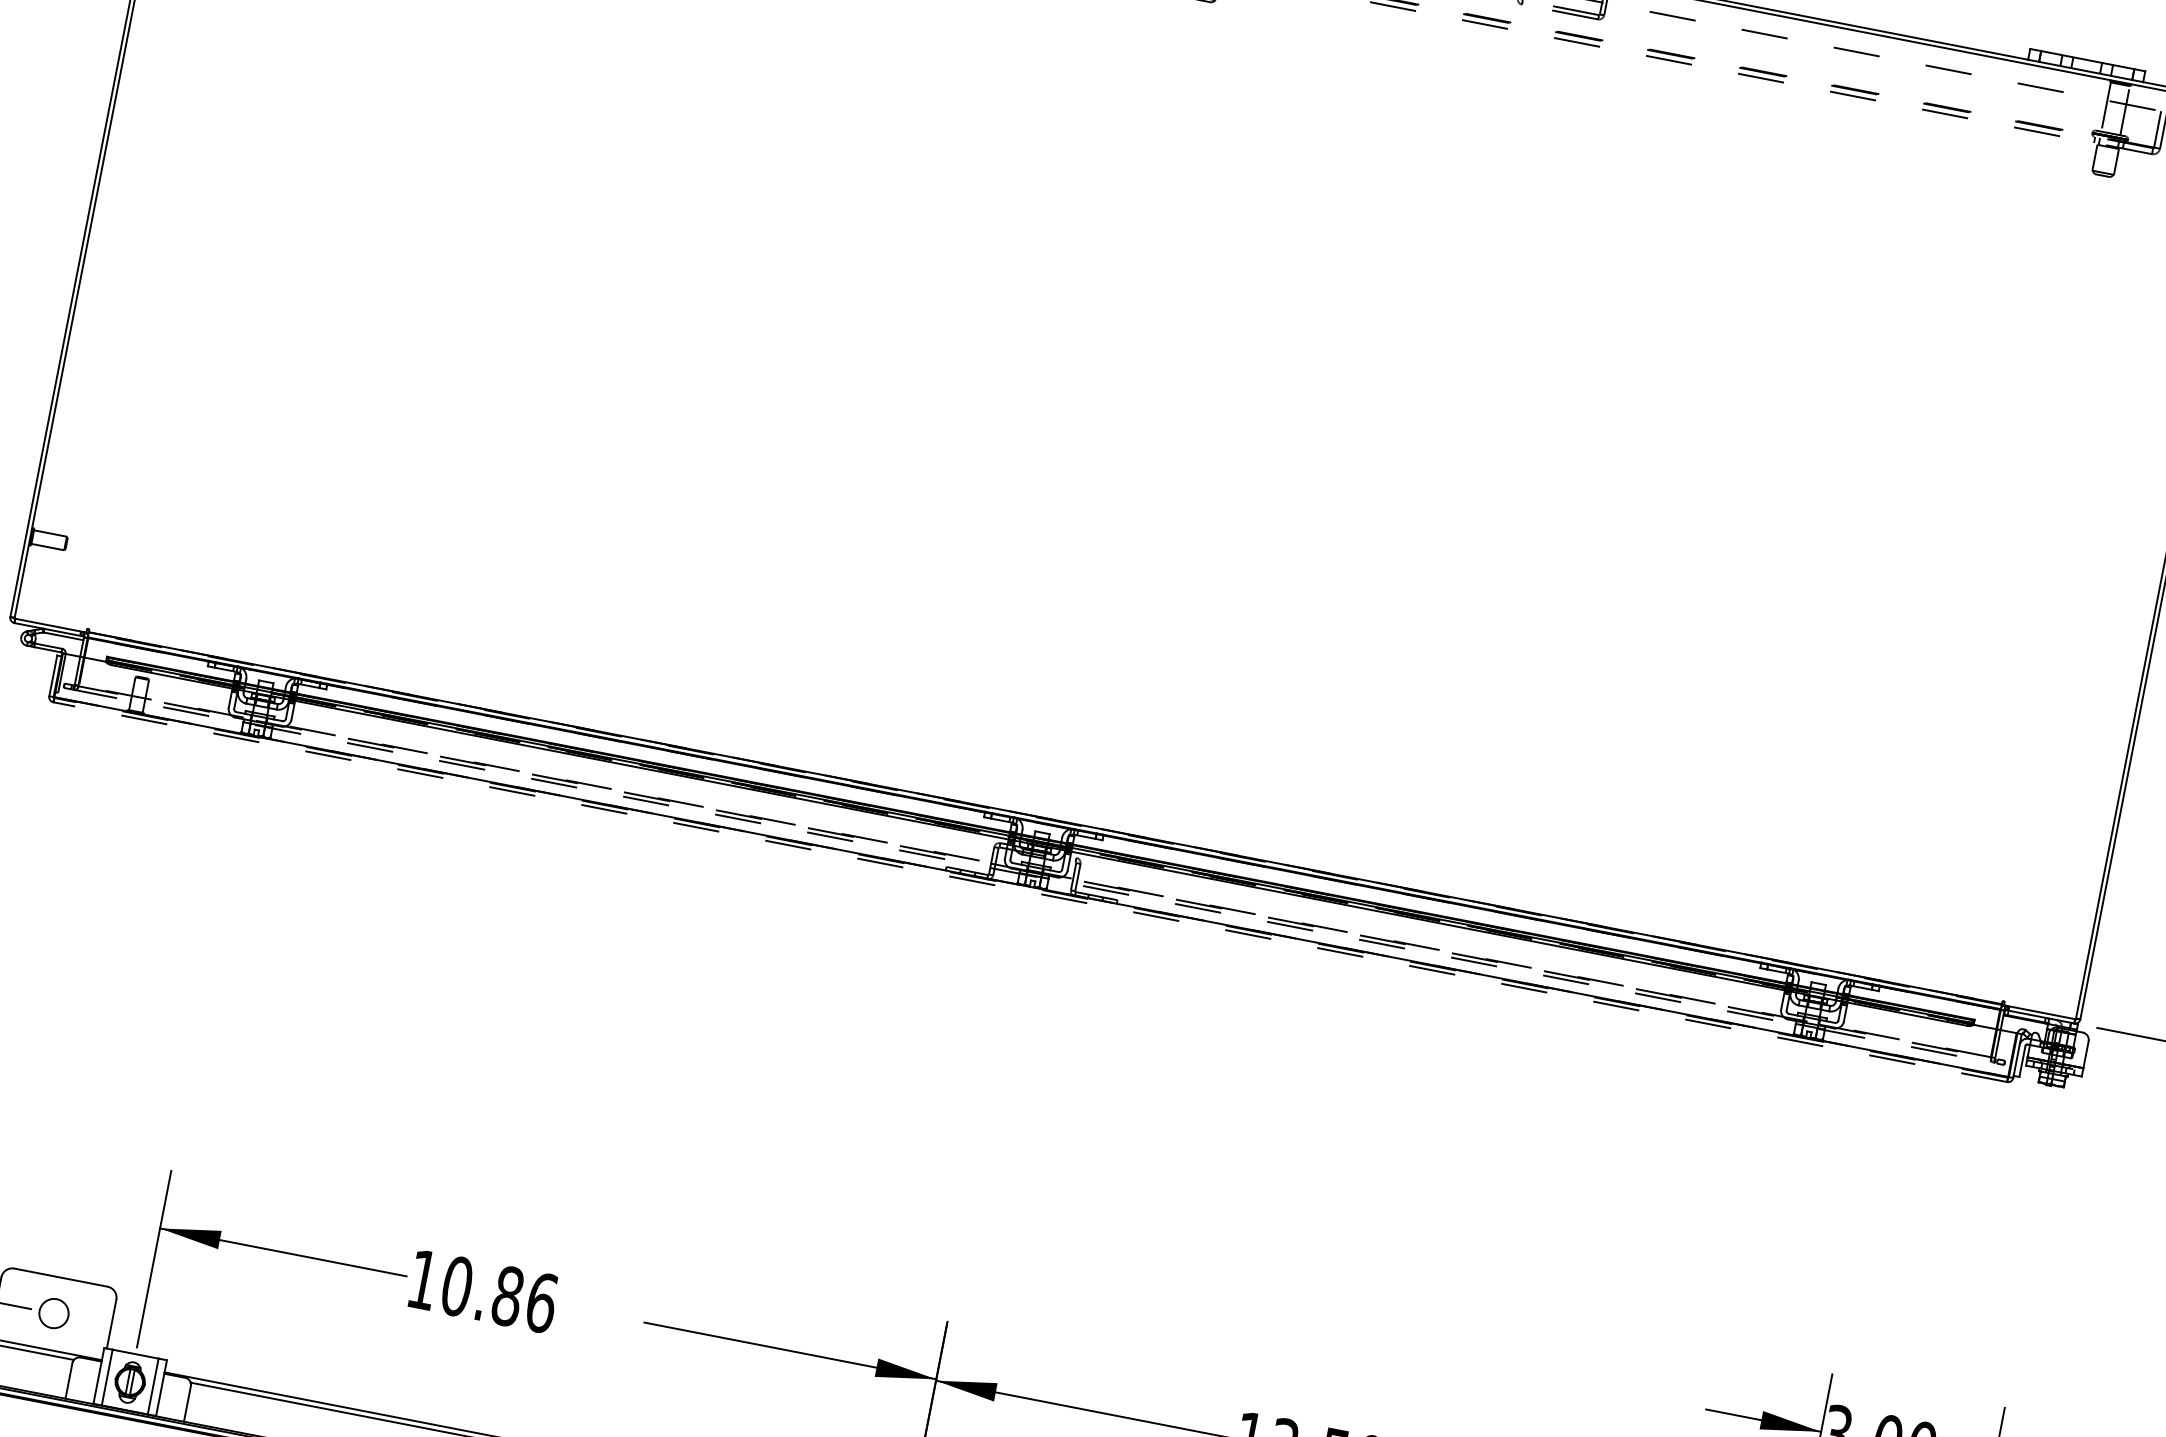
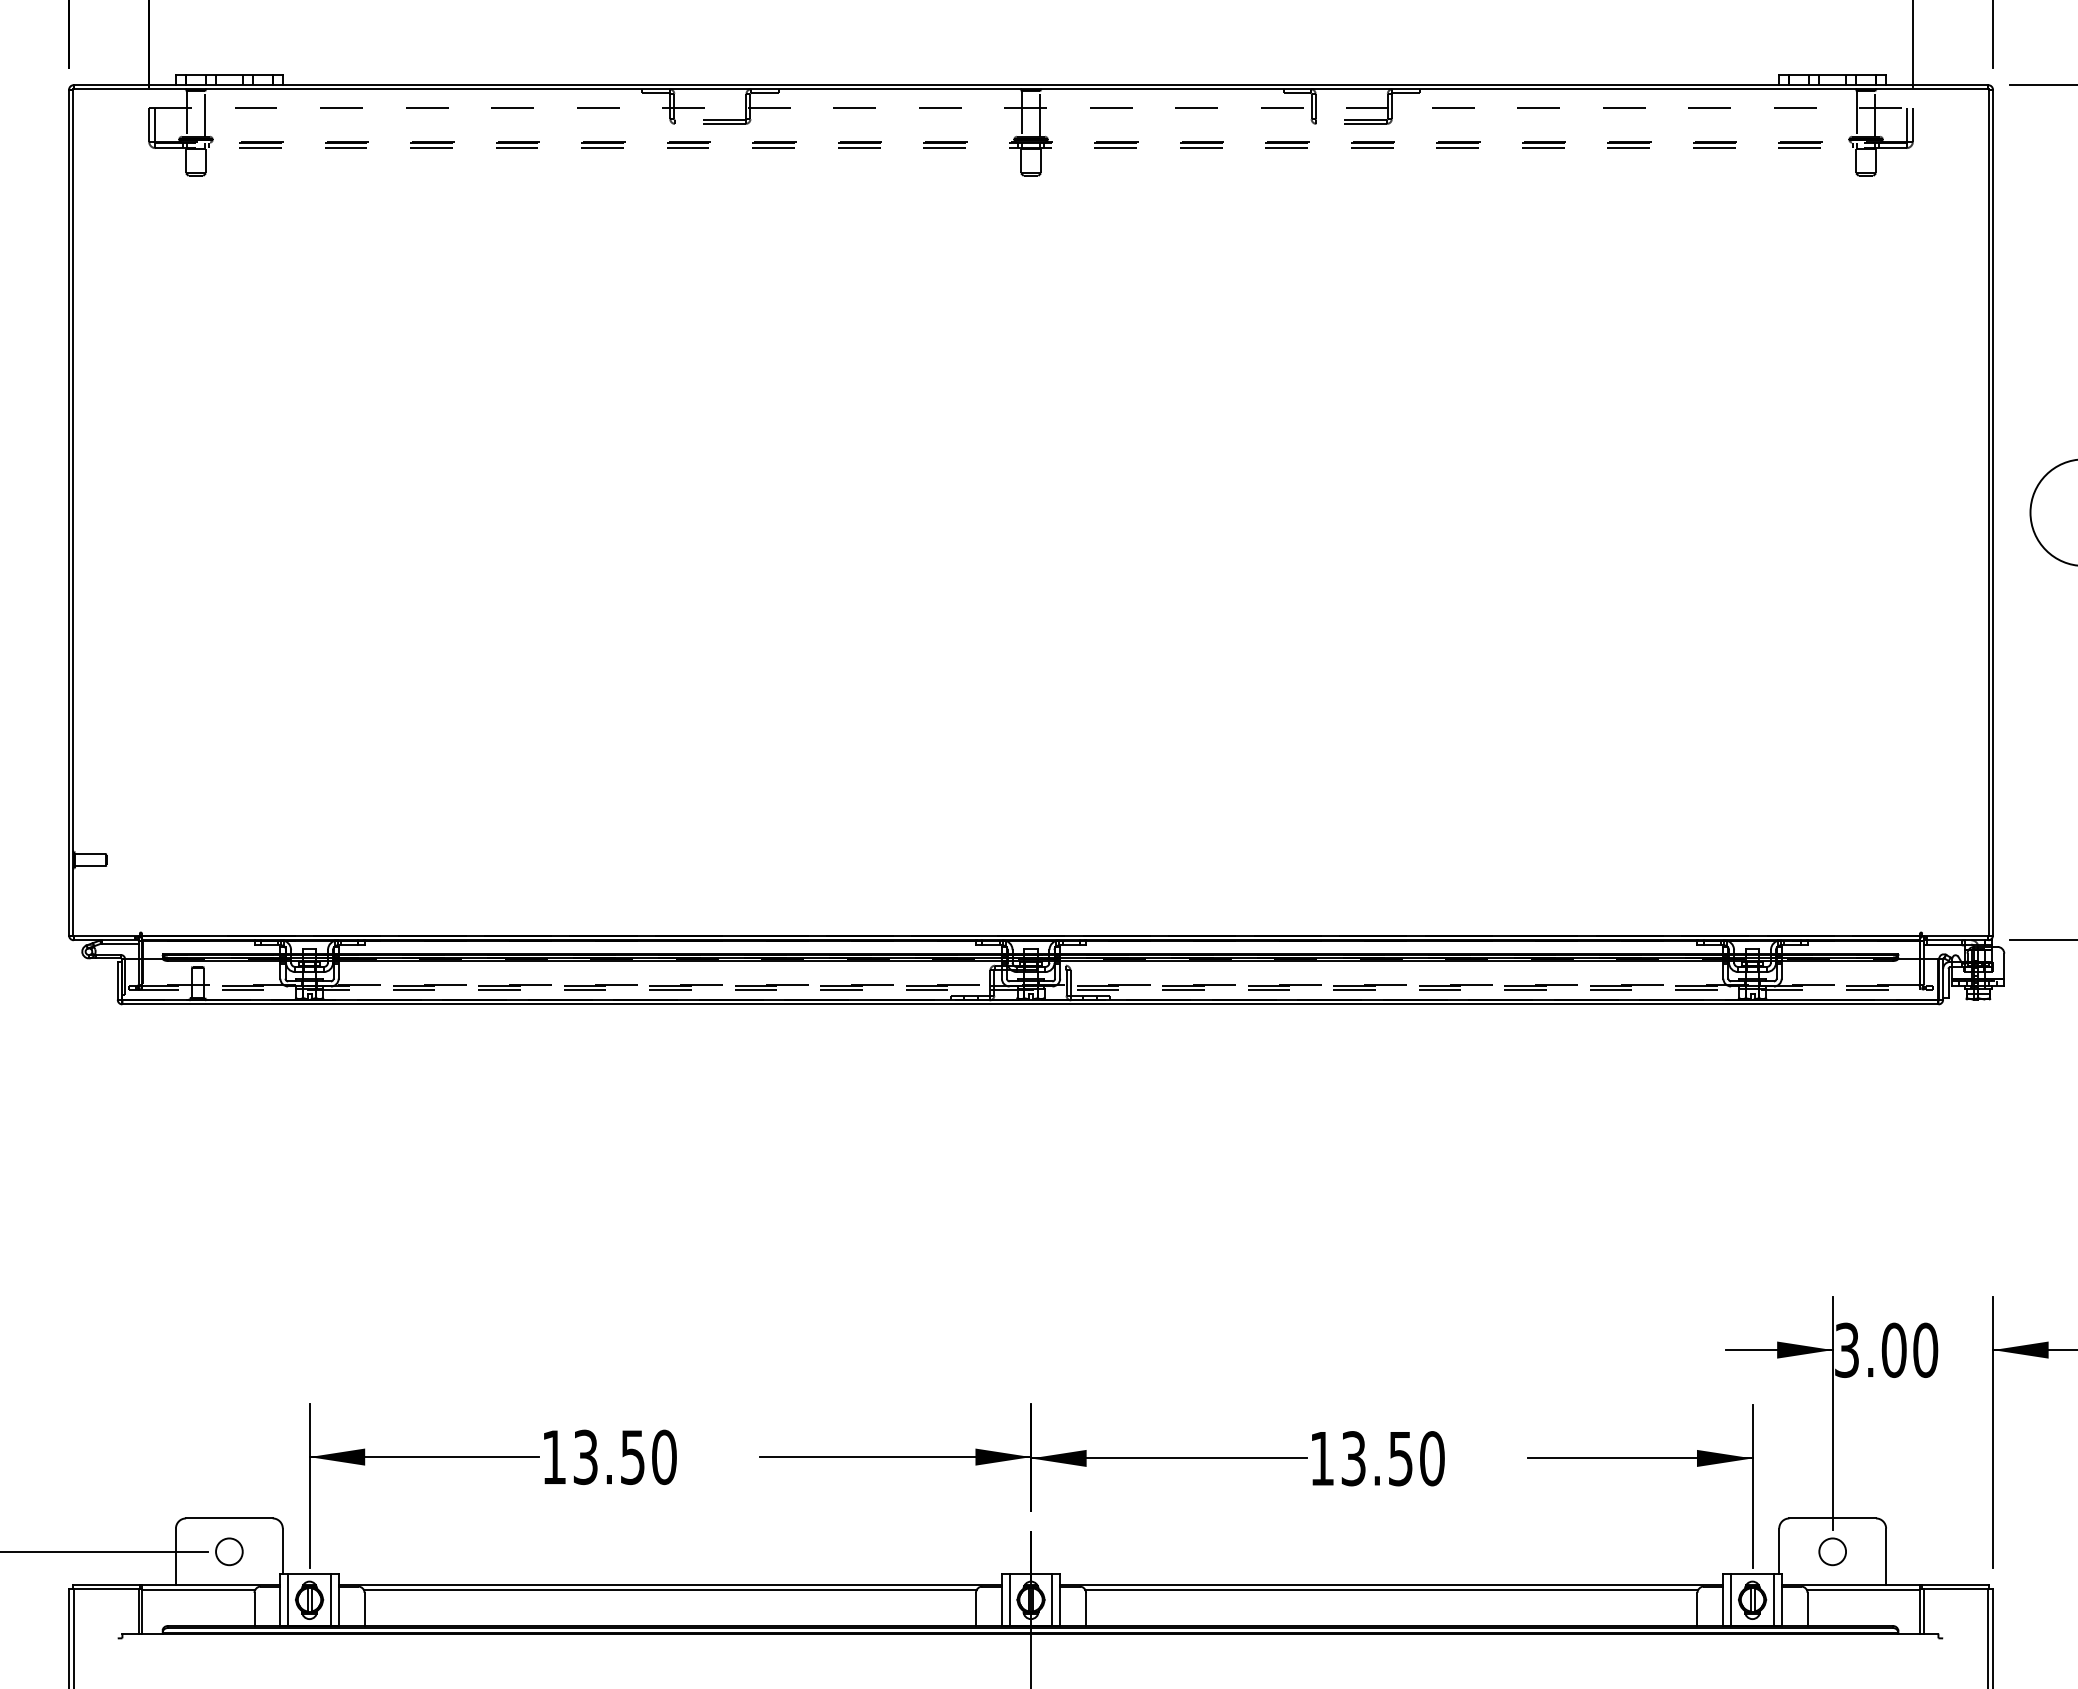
line: (1029, 892) -> (1029, 1004), dashed -> solid
text: (499, 1294) -> (625, 1457), 10.86 -> 13.50

